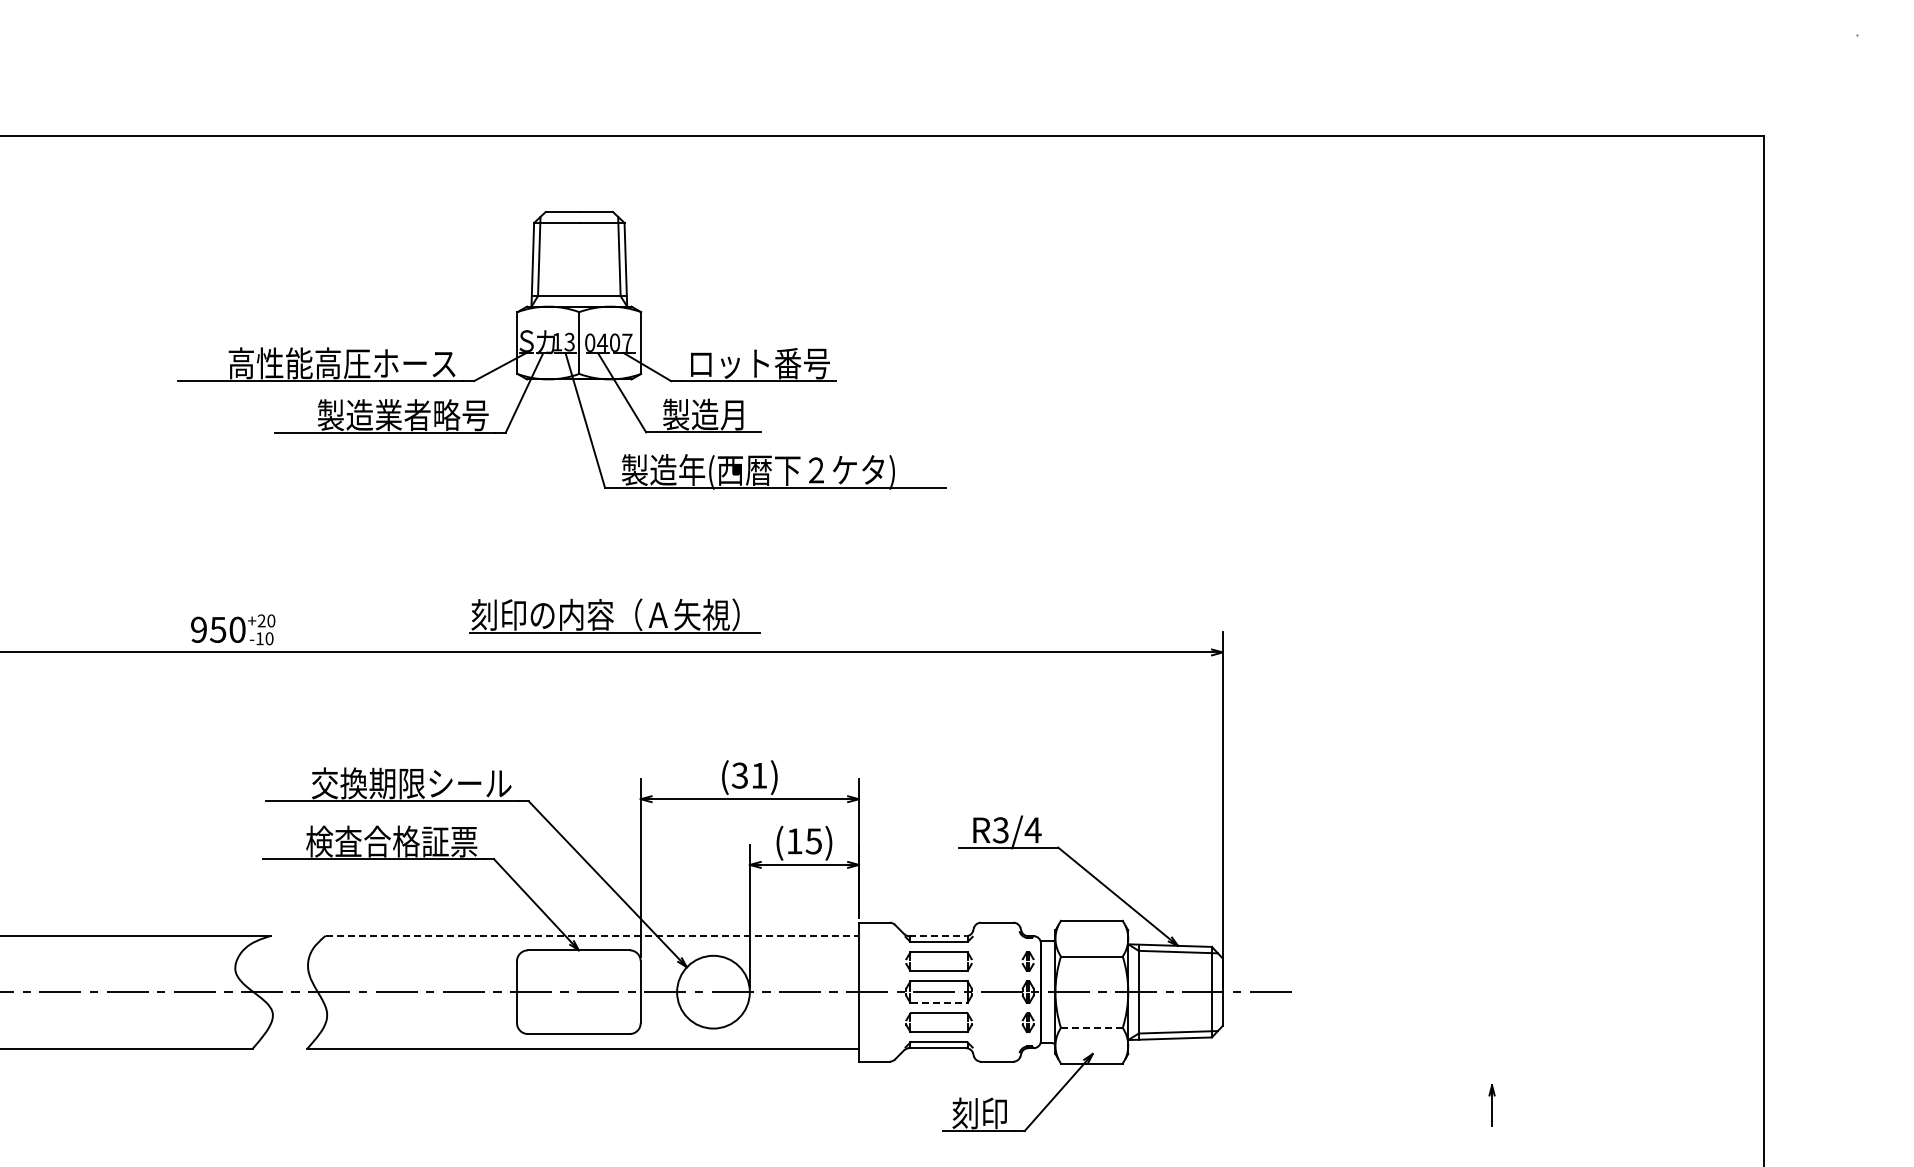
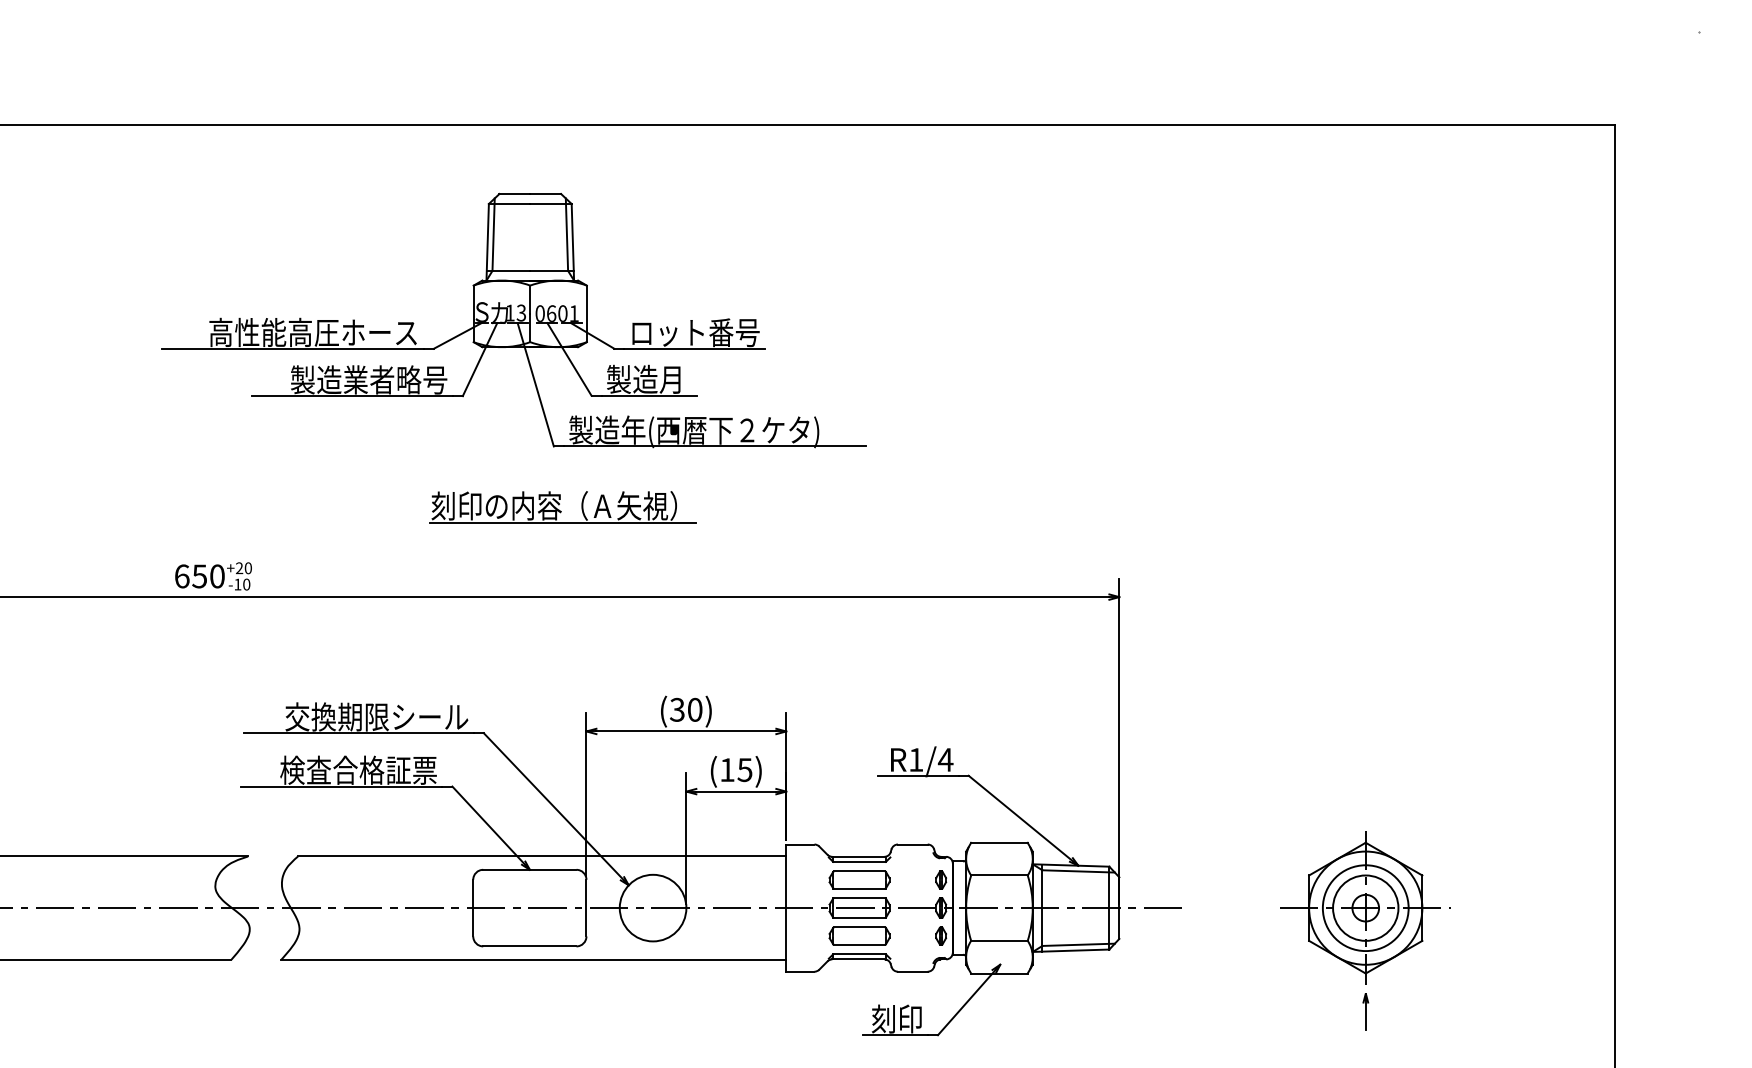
text: (614, 342) -> (562, 313), 0407 -> 0601
part: (614, 615) -> (562, 506), moved
text: (199, 629) -> (182, 576), 950 -> 650
text: (759, 775) -> (695, 709), (31) -> (30)
text: (1000, 830) -> (915, 760), R3/4 -> R1/4
line: (592, 935) -> (542, 856), dashed -> solid
line: (938, 936) -> (859, 857), dashed -> solid
part: (1491, 991) -> (1365, 907), added
line: (939, 1003) -> (859, 918), dashed -> solid
line: (1091, 1027) -> (999, 940), dashed -> solid

